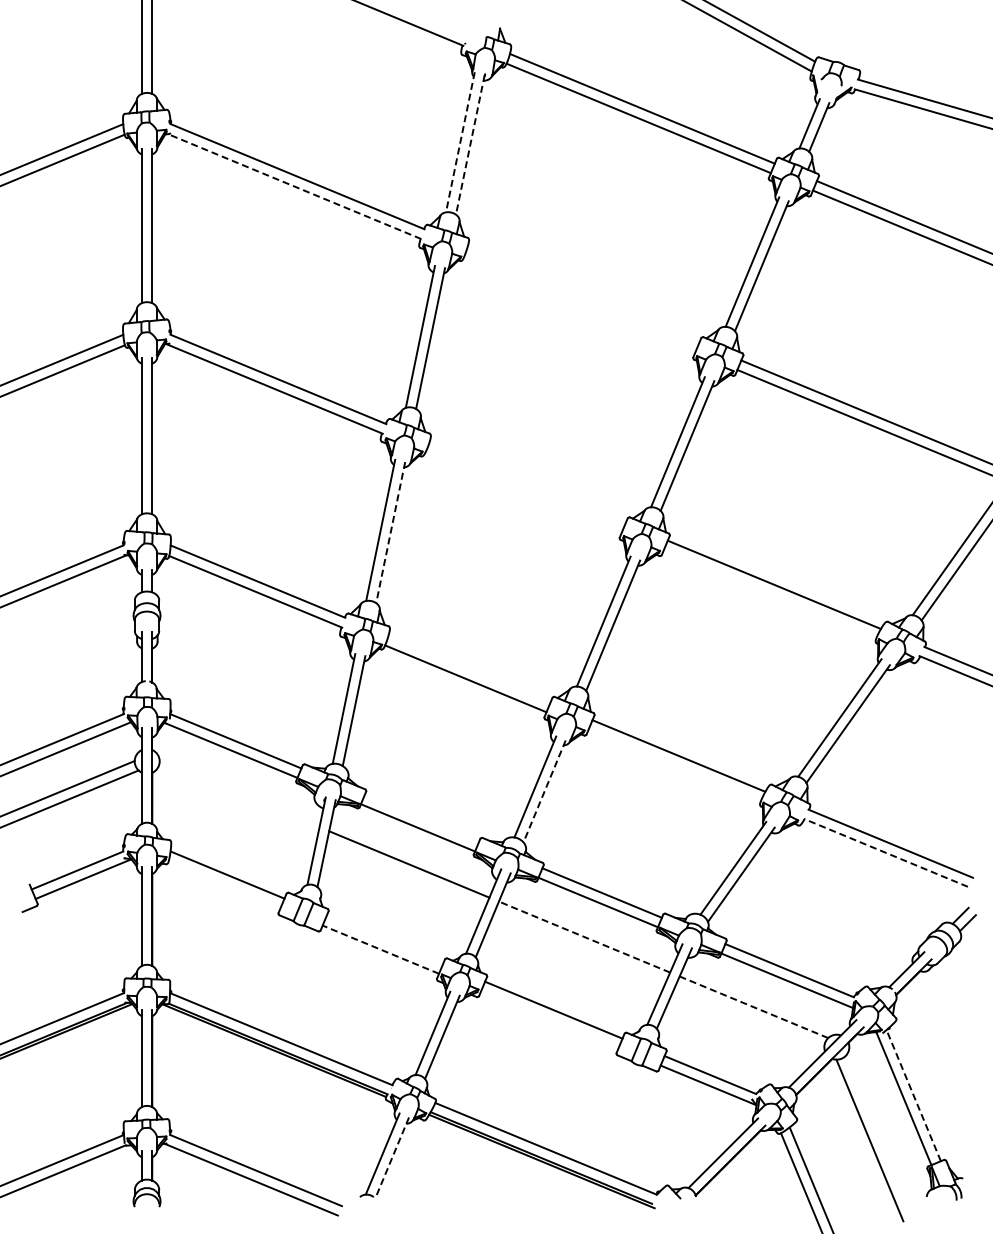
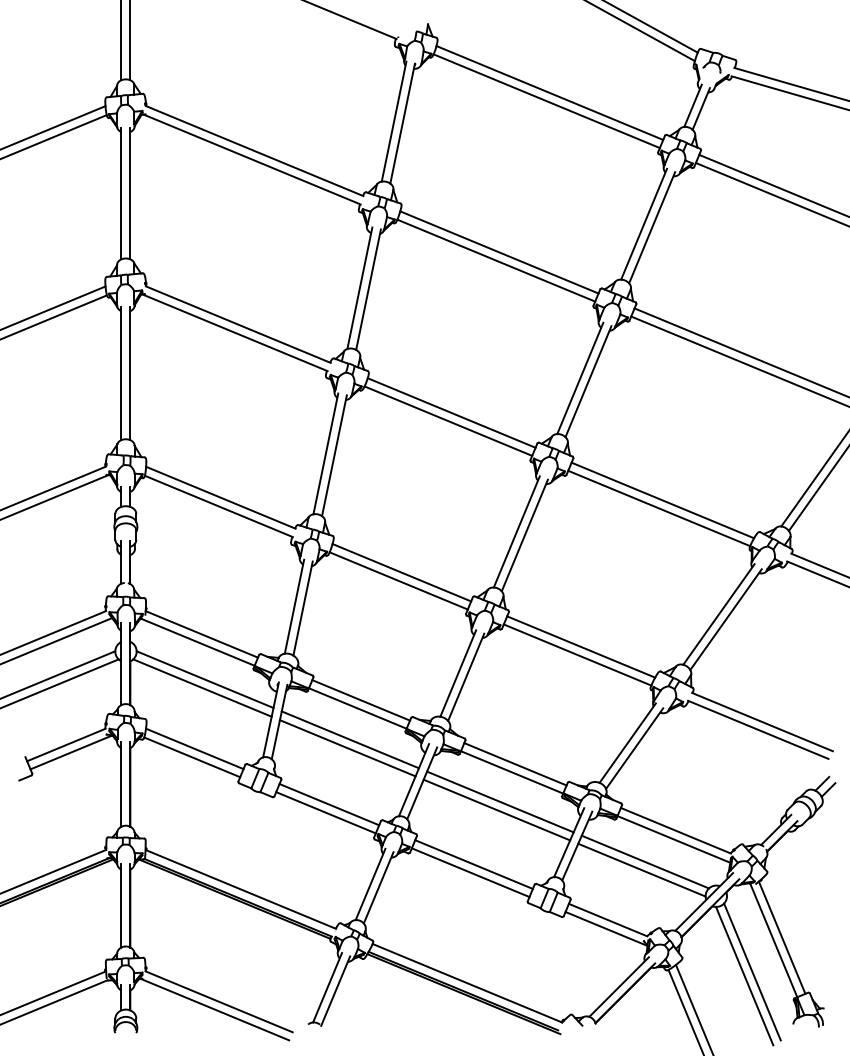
line: (460, 142) -> (394, 121), dashed -> solid
line: (470, 145) -> (402, 124), dashed -> solid
line: (294, 186) -> (252, 159), dashed -> solid
line: (583, 295) -> (499, 252), added
line: (579, 304) -> (496, 260), added
line: (527, 482) -> (451, 412), added
line: (523, 491) -> (448, 420), added
line: (390, 533) -> (334, 456), dashed -> solid
line: (769, 594) -> (658, 508), added
line: (469, 668) -> (401, 572), added
line: (674, 765) -> (577, 655), added
line: (544, 791) -> (466, 677), dashed -> solid
line: (239, 794) -> (205, 679), added
line: (236, 803) -> (202, 687), added
line: (421, 818) -> (360, 700), added
line: (885, 852) -> (757, 729), dashed -> solid
line: (406, 874) -> (347, 748), added
line: (224, 884) -> (192, 756), added
line: (584, 937) -> (500, 802), dashed -> solid
line: (384, 940) -> (329, 804), added
line: (580, 946) -> (496, 810), added
line: (380, 949) -> (325, 812), dashed -> solid
line: (753, 1007) -> (644, 862), dashed -> solid
line: (749, 1016) -> (641, 869), added
line: (549, 1019) -> (470, 872), added
line: (913, 1095) -> (781, 937), dashed -> solid
line: (878, 1135) -> (751, 971), added
line: (392, 1158) -> (335, 991), dashed -> solid

